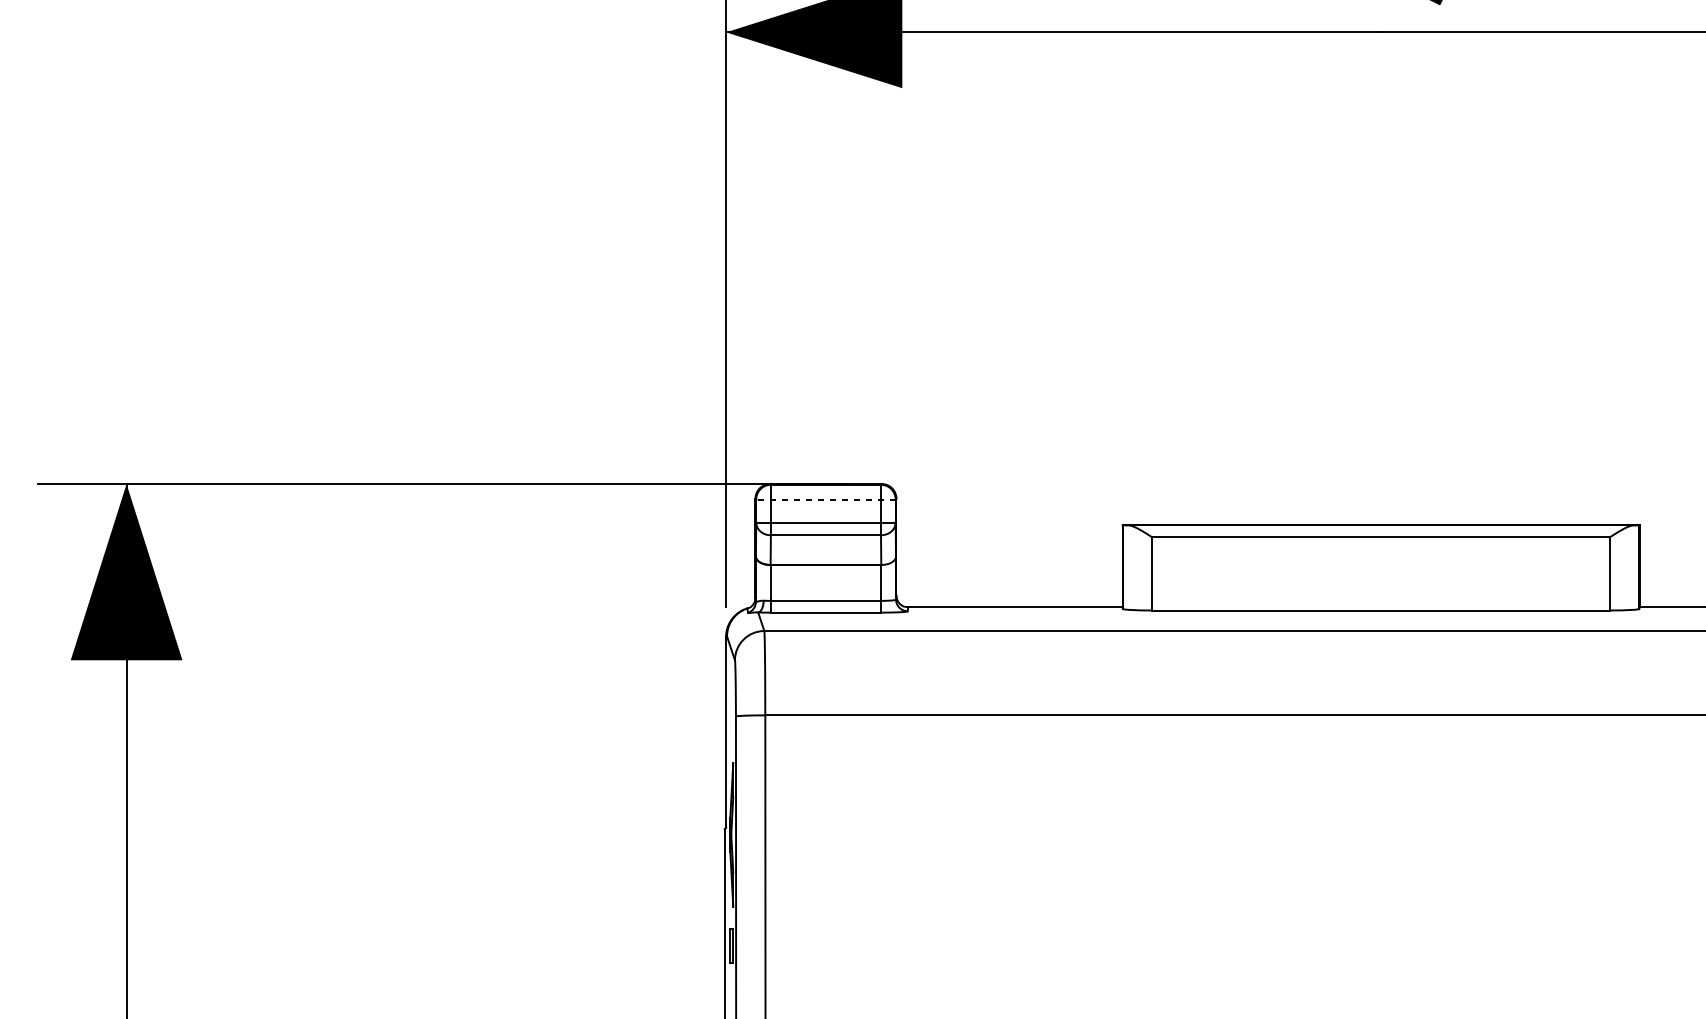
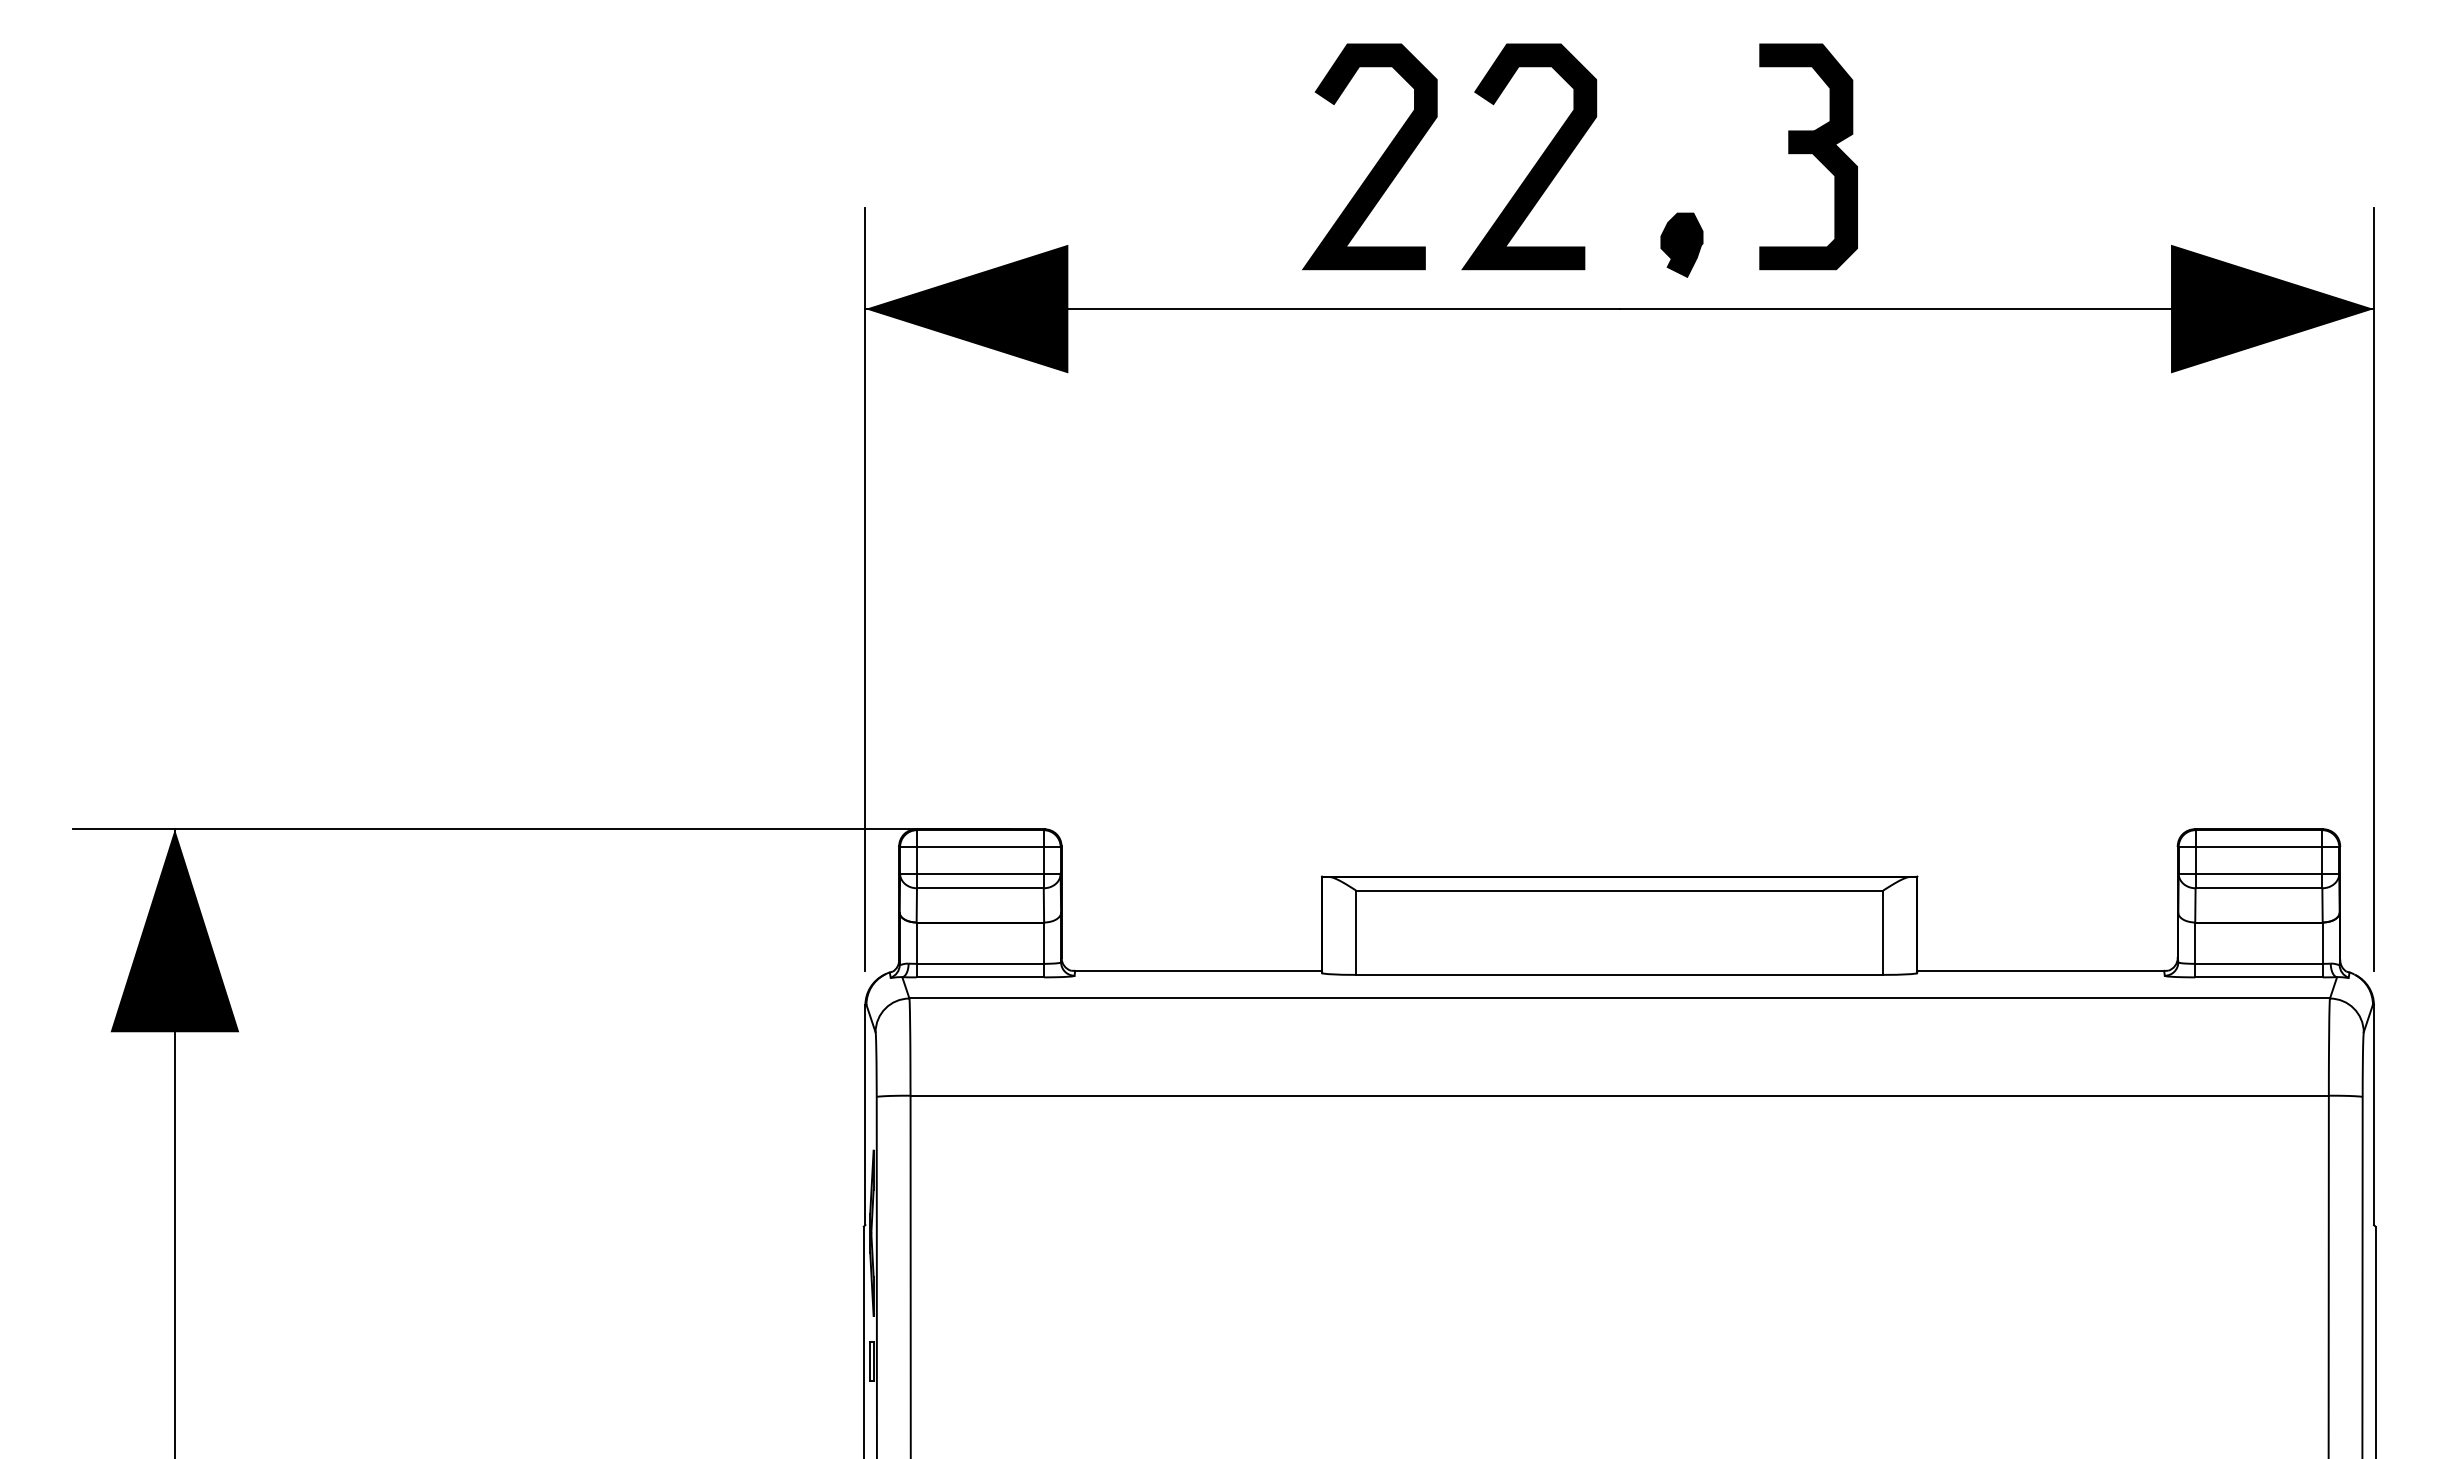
line: (825, 499) -> (979, 847), dashed -> solid

